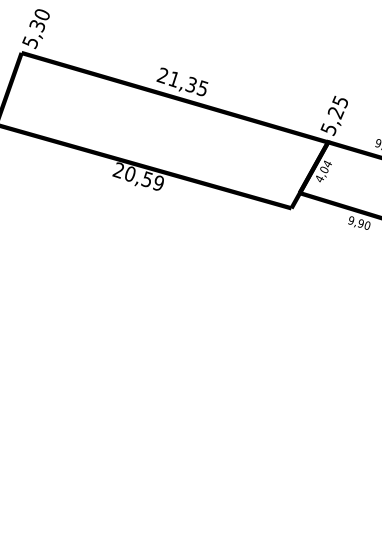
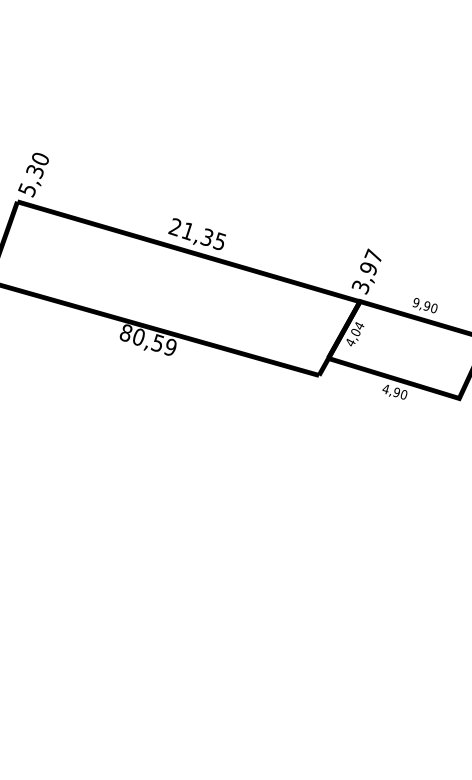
text: (333, 113) -> (366, 269), 5,25 -> 3,97
text: (118, 170) -> (125, 333), 20,59 -> 80,59
text: (350, 220) -> (385, 389), 9,90 -> 4,90

